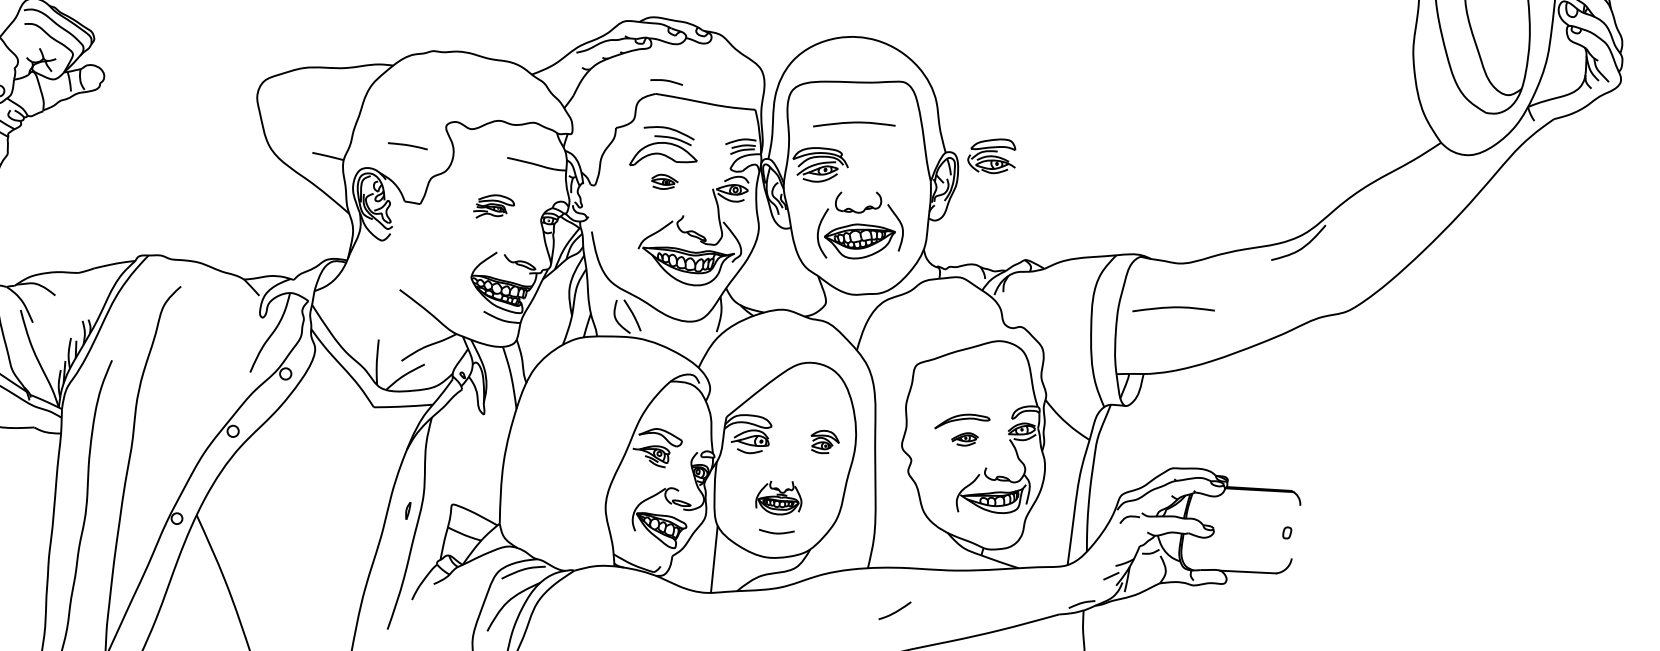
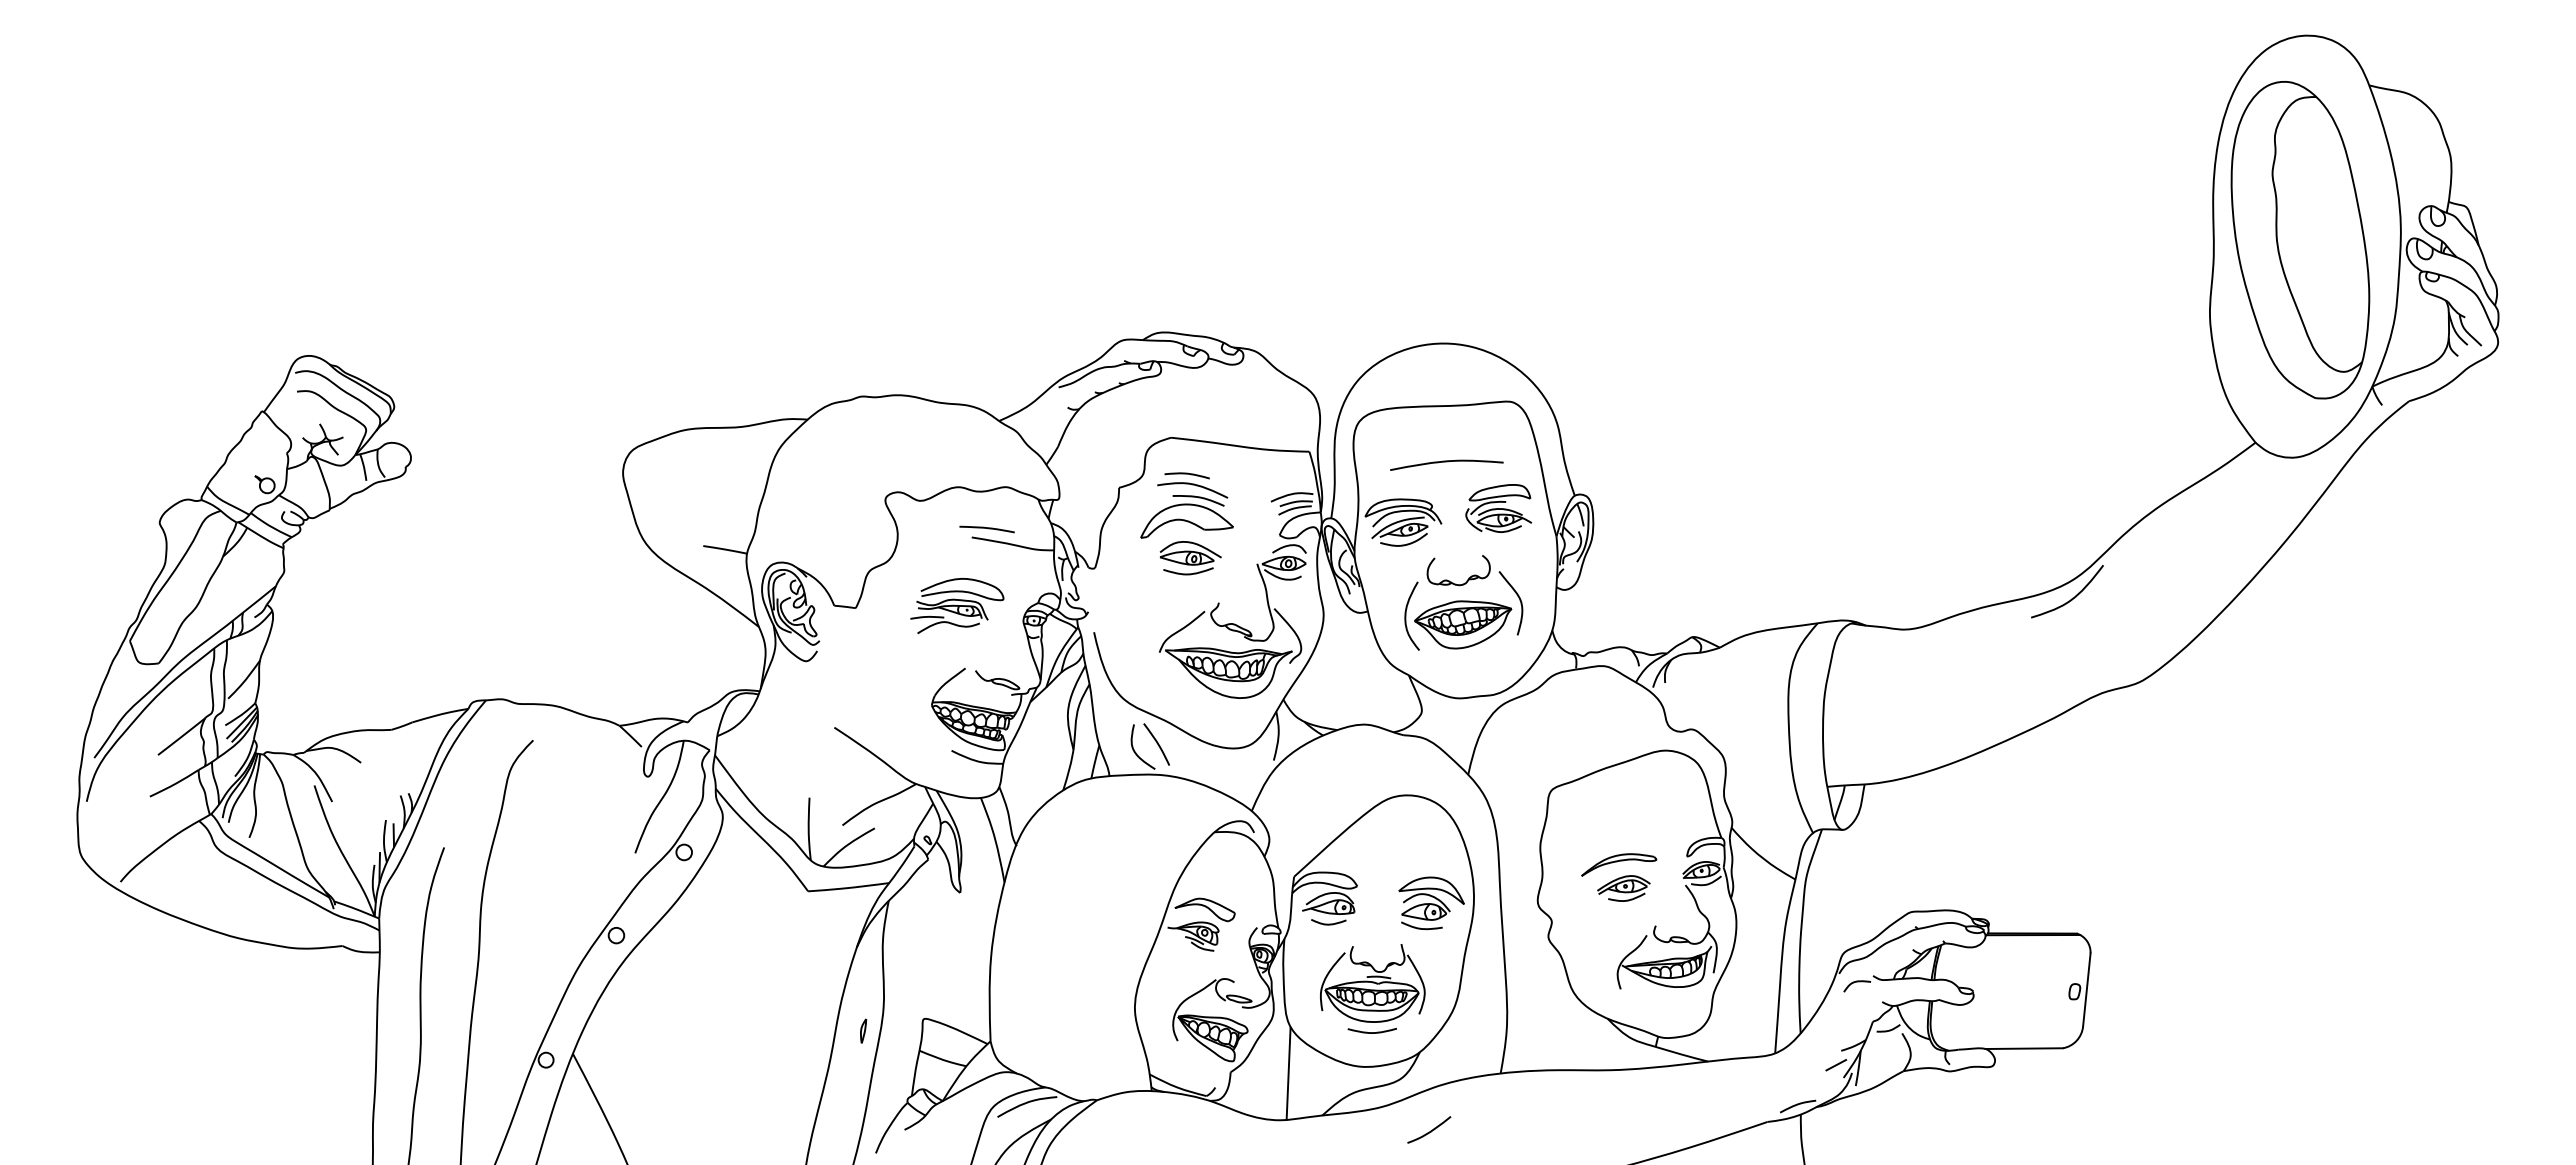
curve: (666, 81) -> (1186, 474), moved
curve: (407, 145) -> (986, 528), moved
part: (991, 155) -> (1498, 508), moved
part: (664, 182) -> (1190, 558), size x1.67
part: (493, 207) -> (957, 606), size x1.67
curve: (1173, 308) -> (1900, 691), removed
part: (964, 439) -> (1623, 888), size x1.43
part: (824, 442) -> (1431, 903), size x1.67
part: (778, 497) -> (1372, 983), size x1.67
line: (1295, 531) -> (2086, 989), added
curve: (895, 611) -> (1430, 1130), moved

